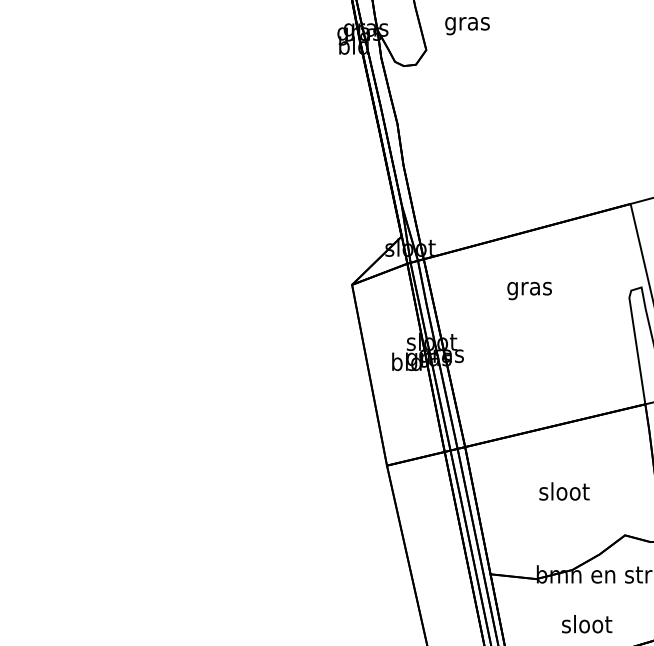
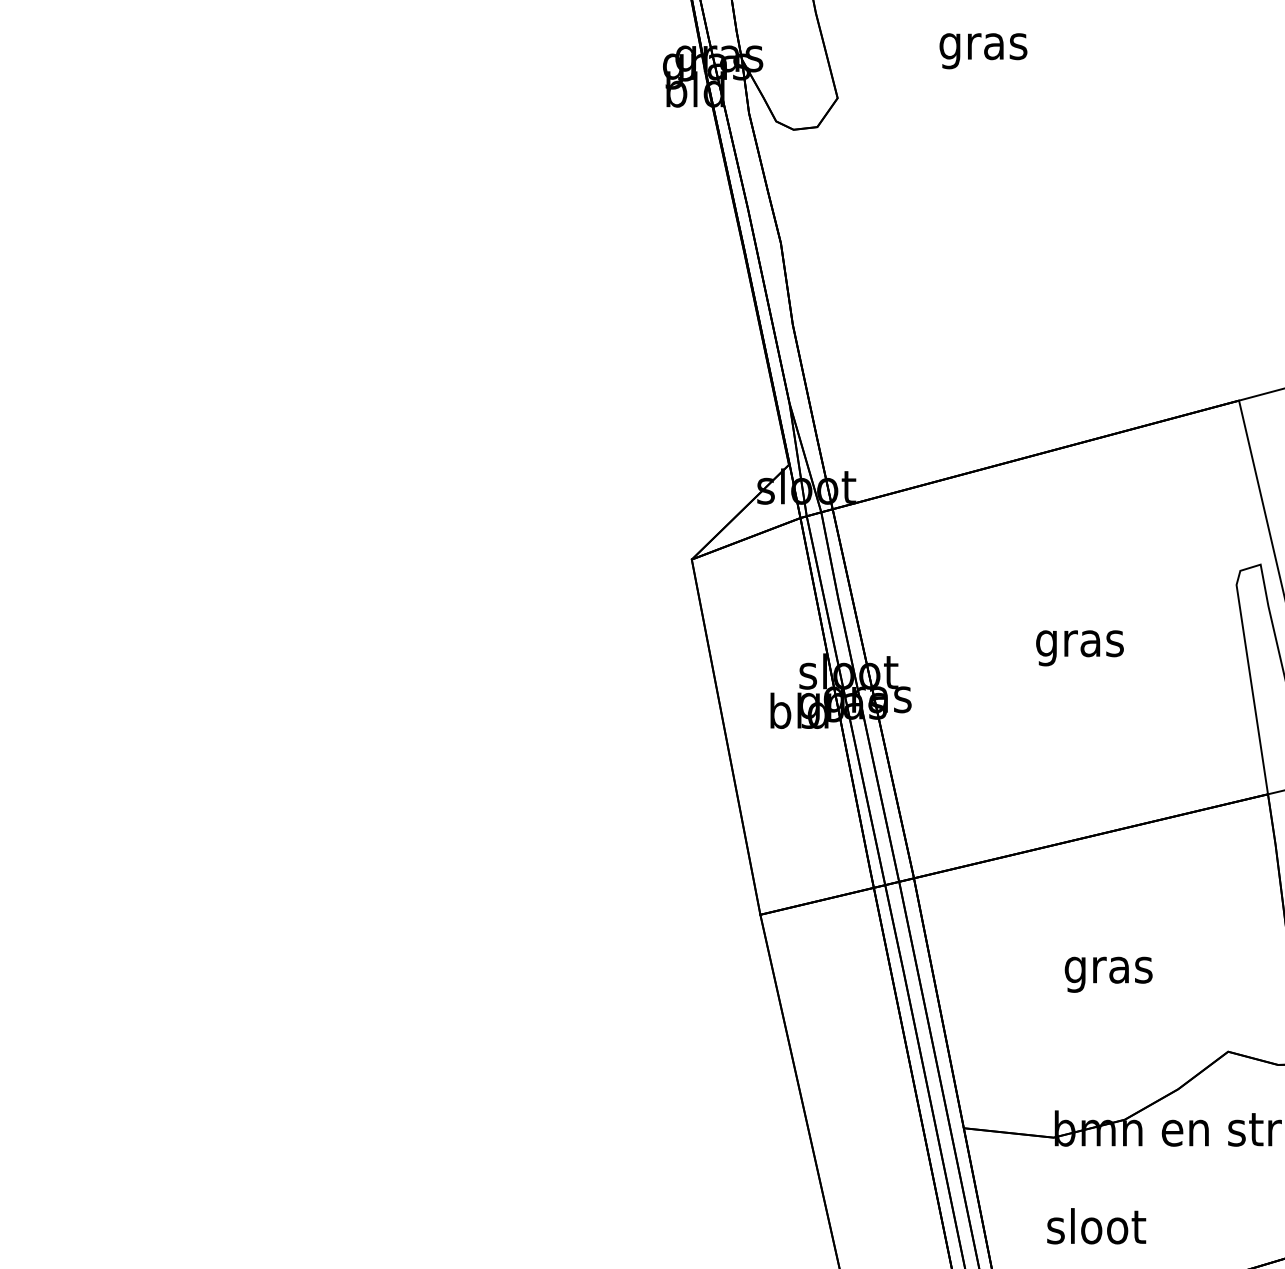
text: (467, 26) -> (983, 51), moved
text: (529, 290) -> (1079, 647), moved
text: (564, 493) -> (1109, 969), sloot -> gras
text: (587, 624) -> (1097, 1226), moved

